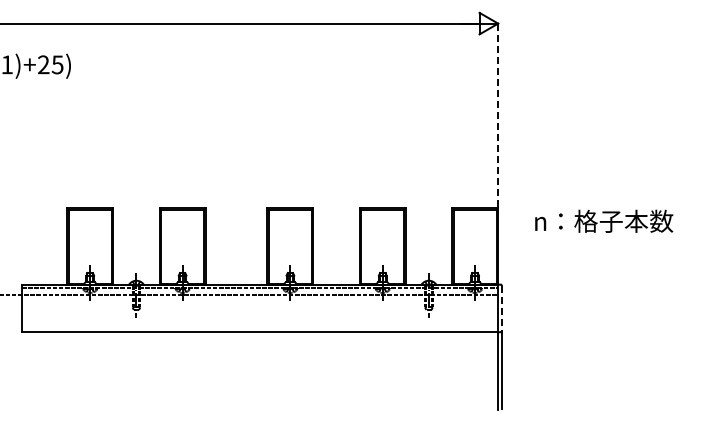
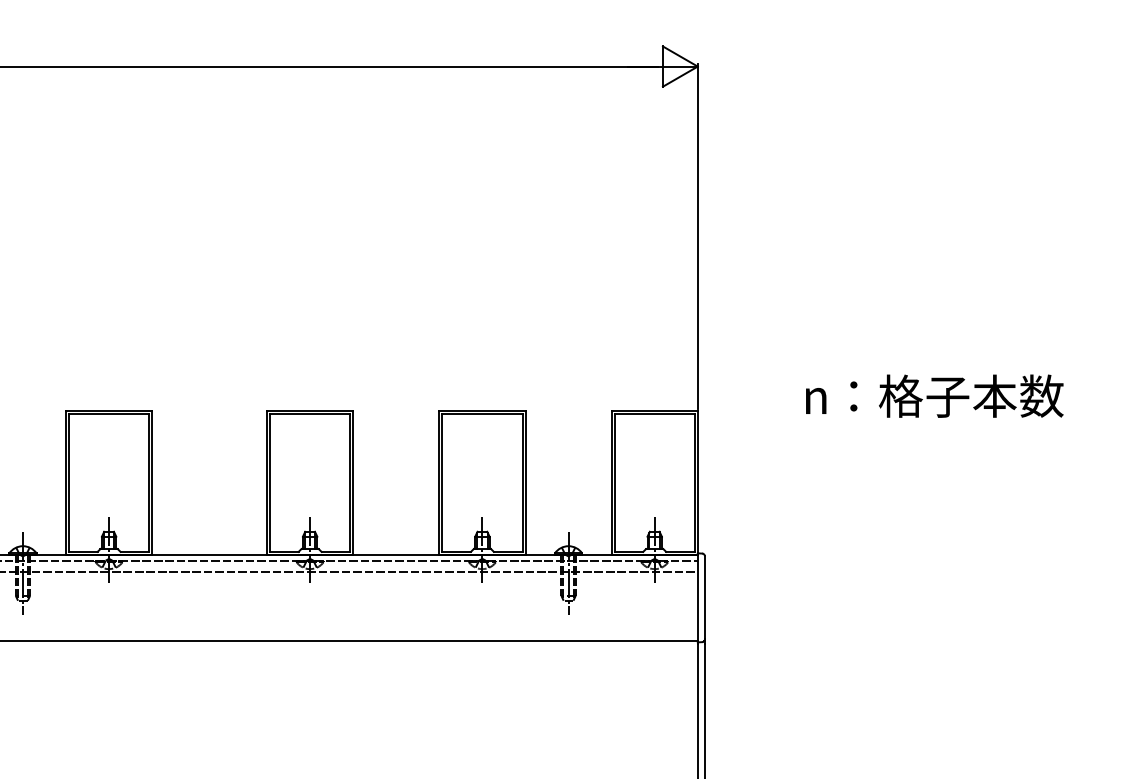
line: (498, 114) -> (698, 236), dashed -> solid
text: (604, 220) -> (935, 394), moved
line: (502, 308) -> (705, 598), dashed -> solid

